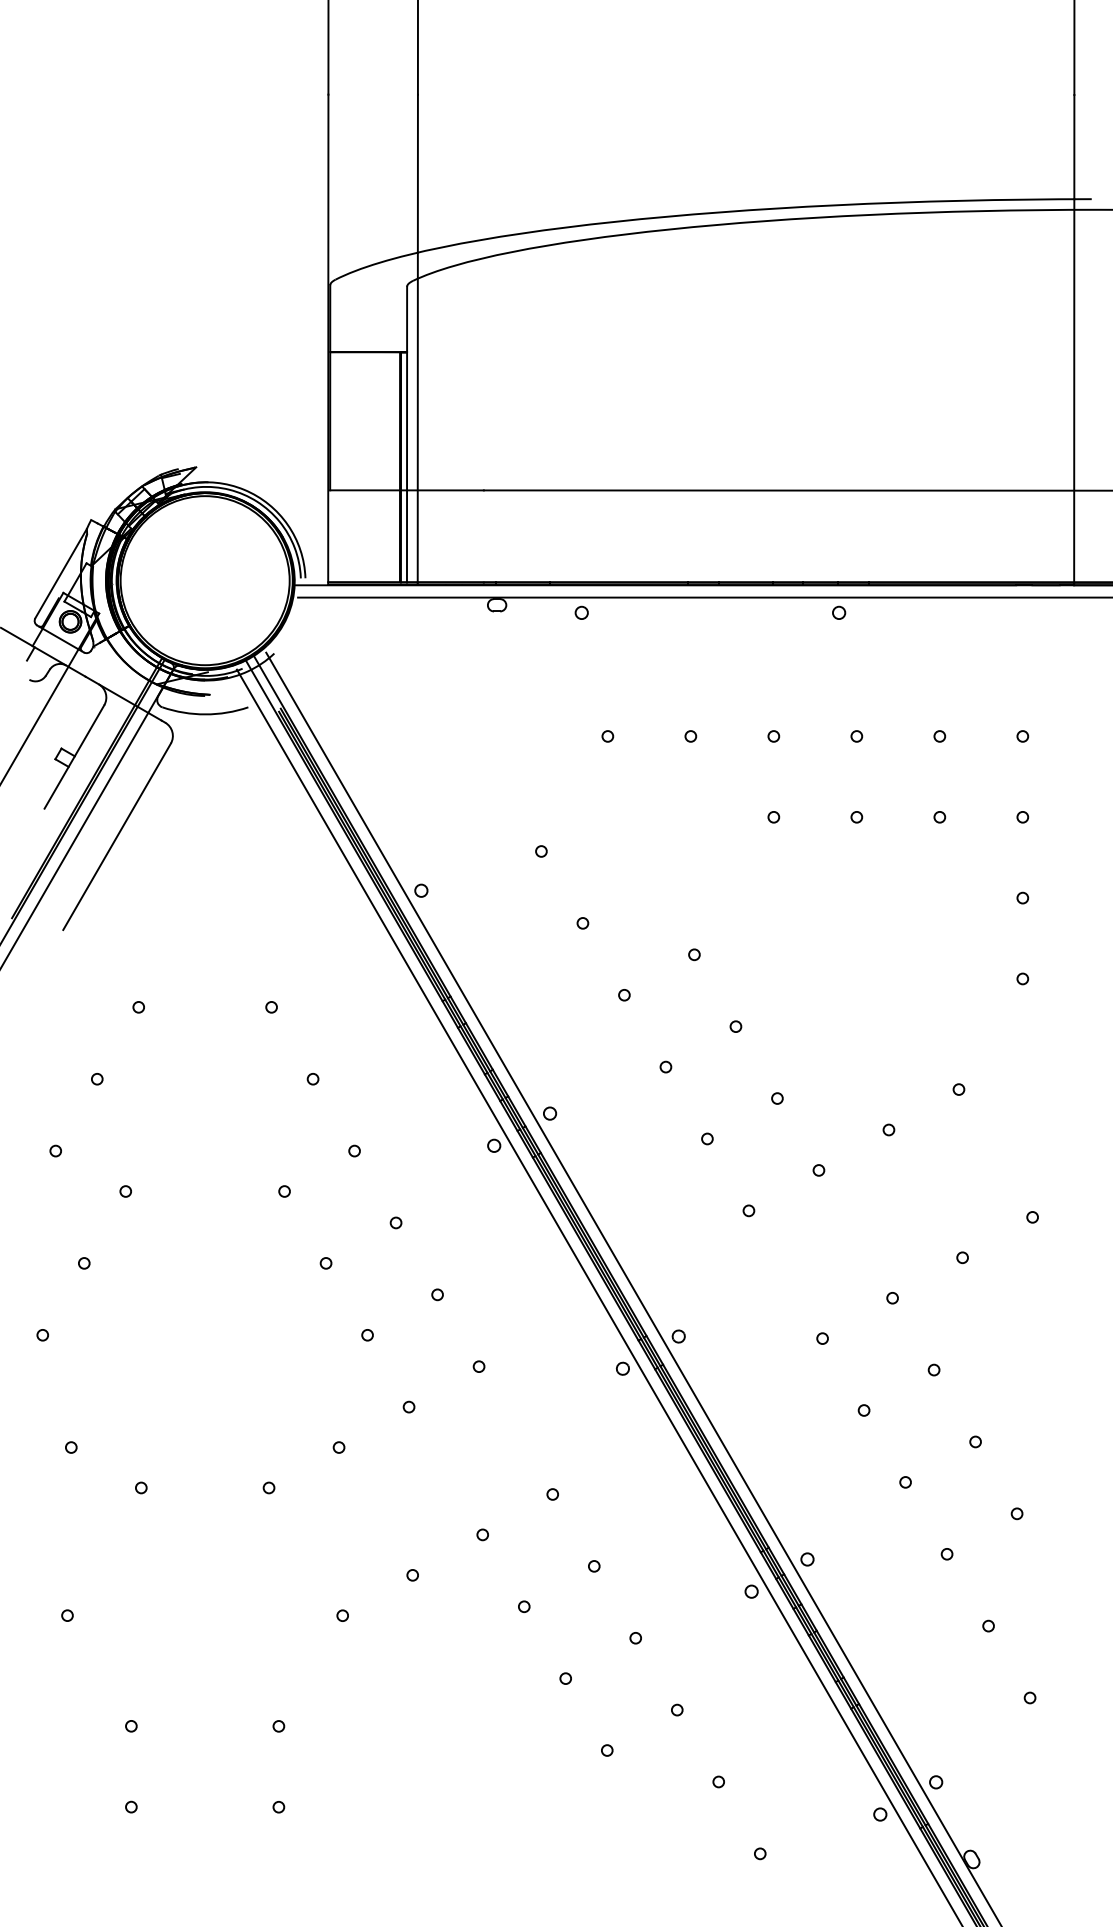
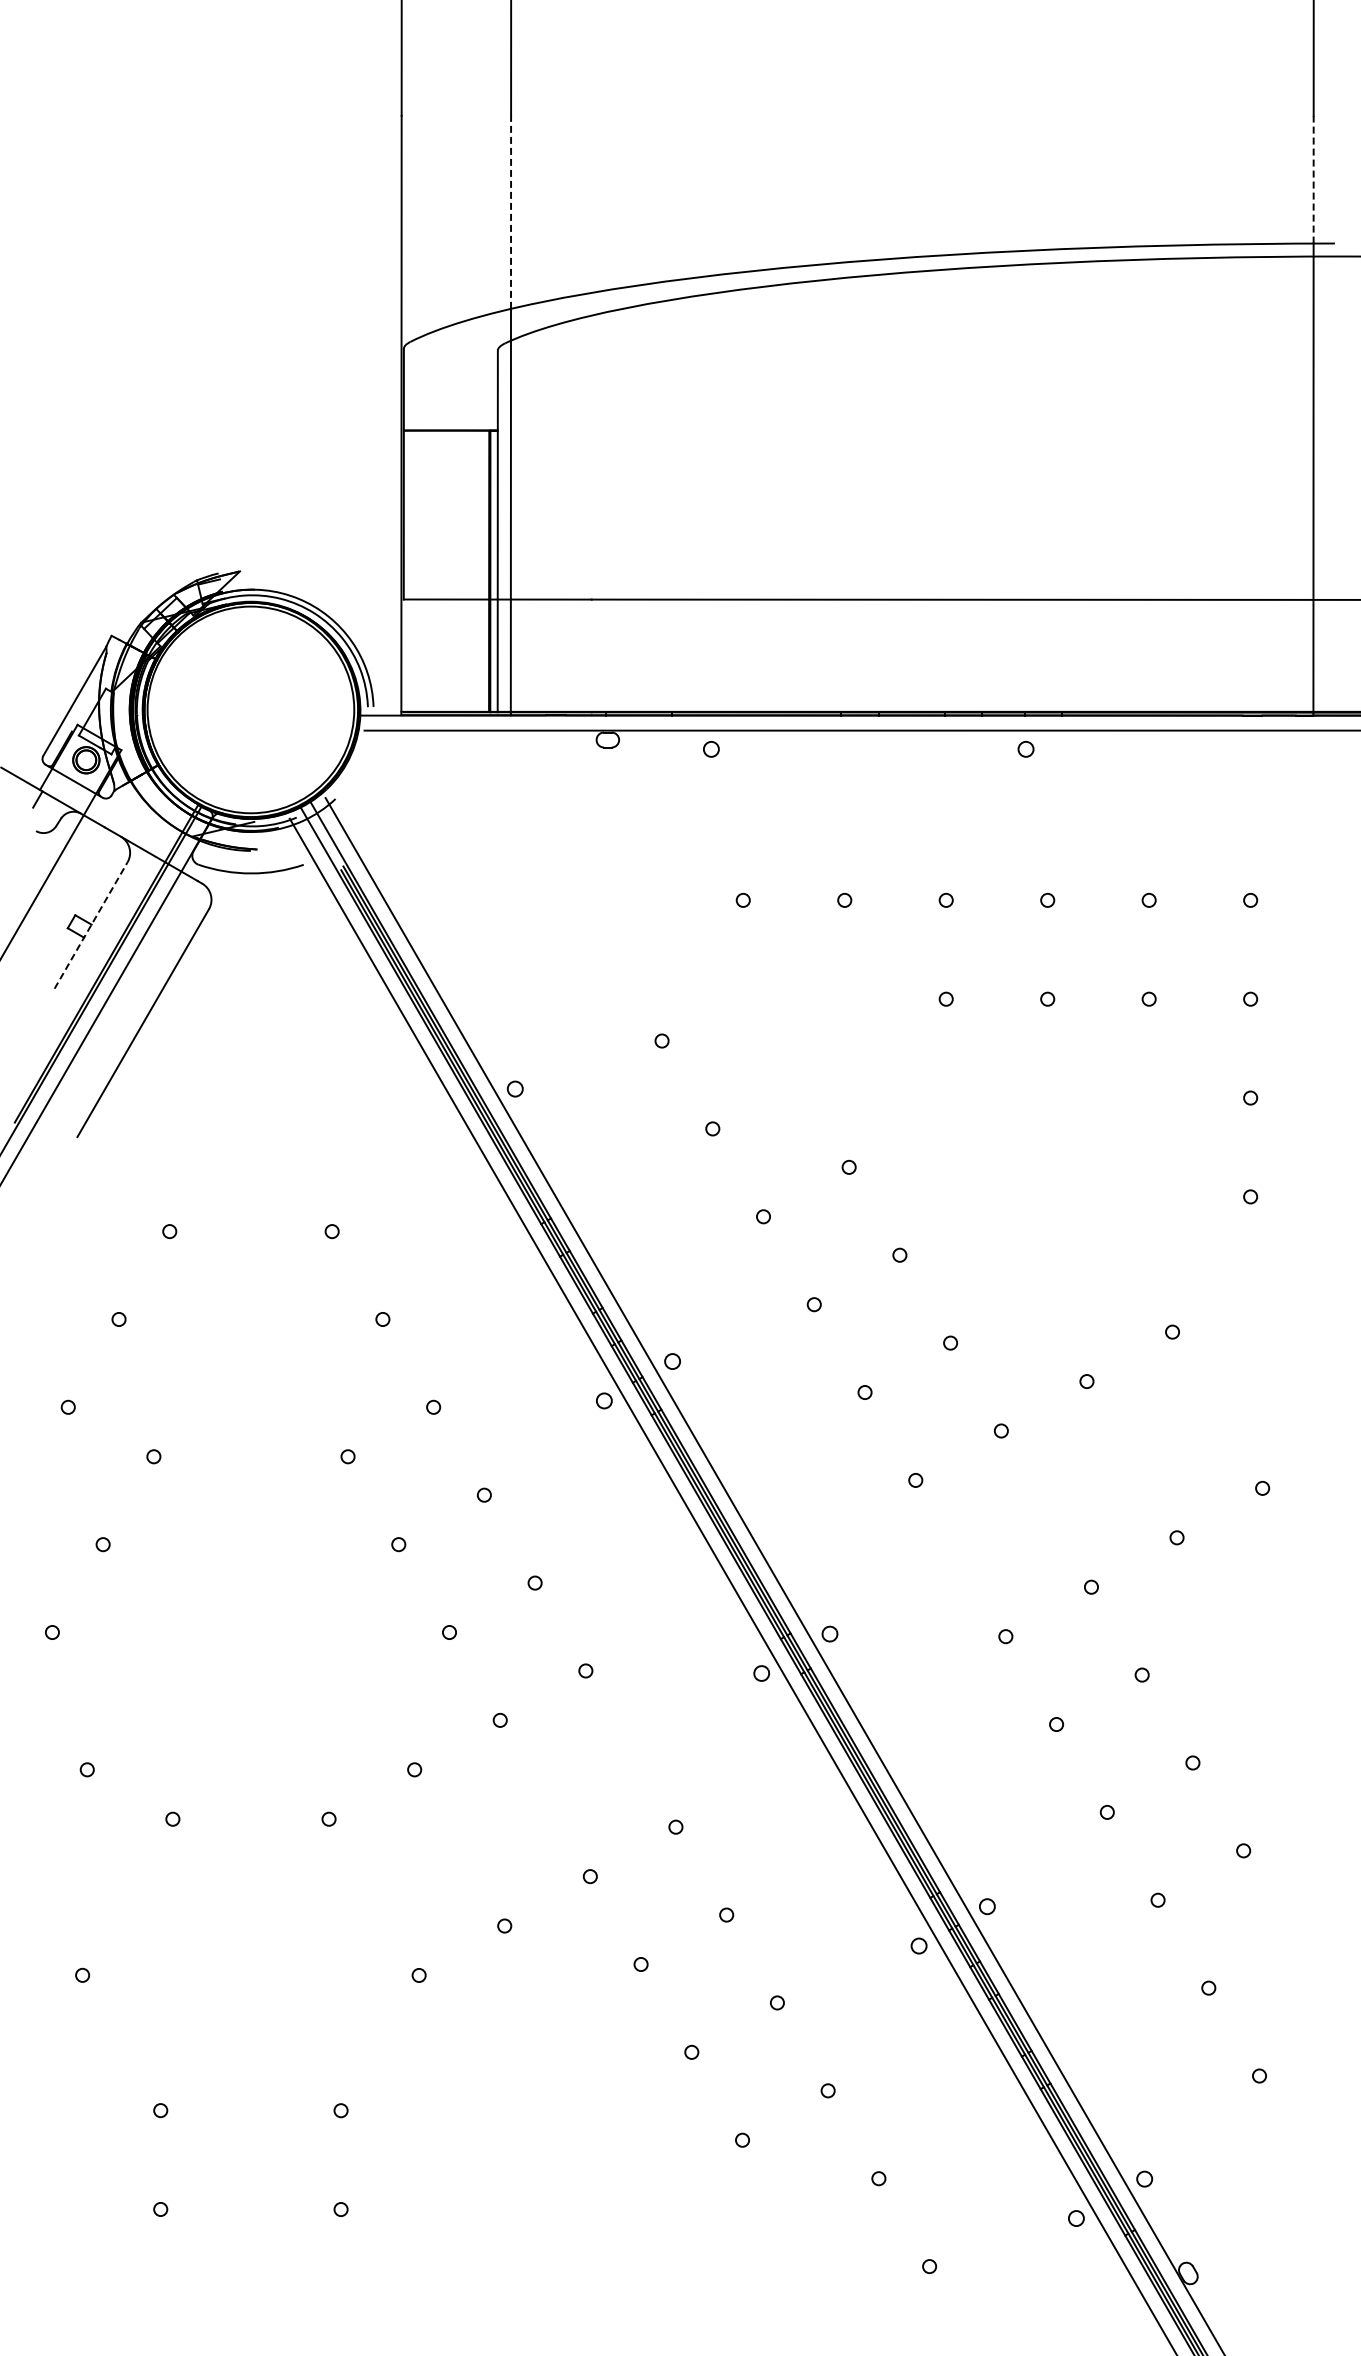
line: (1074, 146) -> (1313, 179), solid -> dashed
line: (418, 173) -> (511, 212), solid -> dashed
line: (74, 756) -> (91, 925), solid -> dashed

